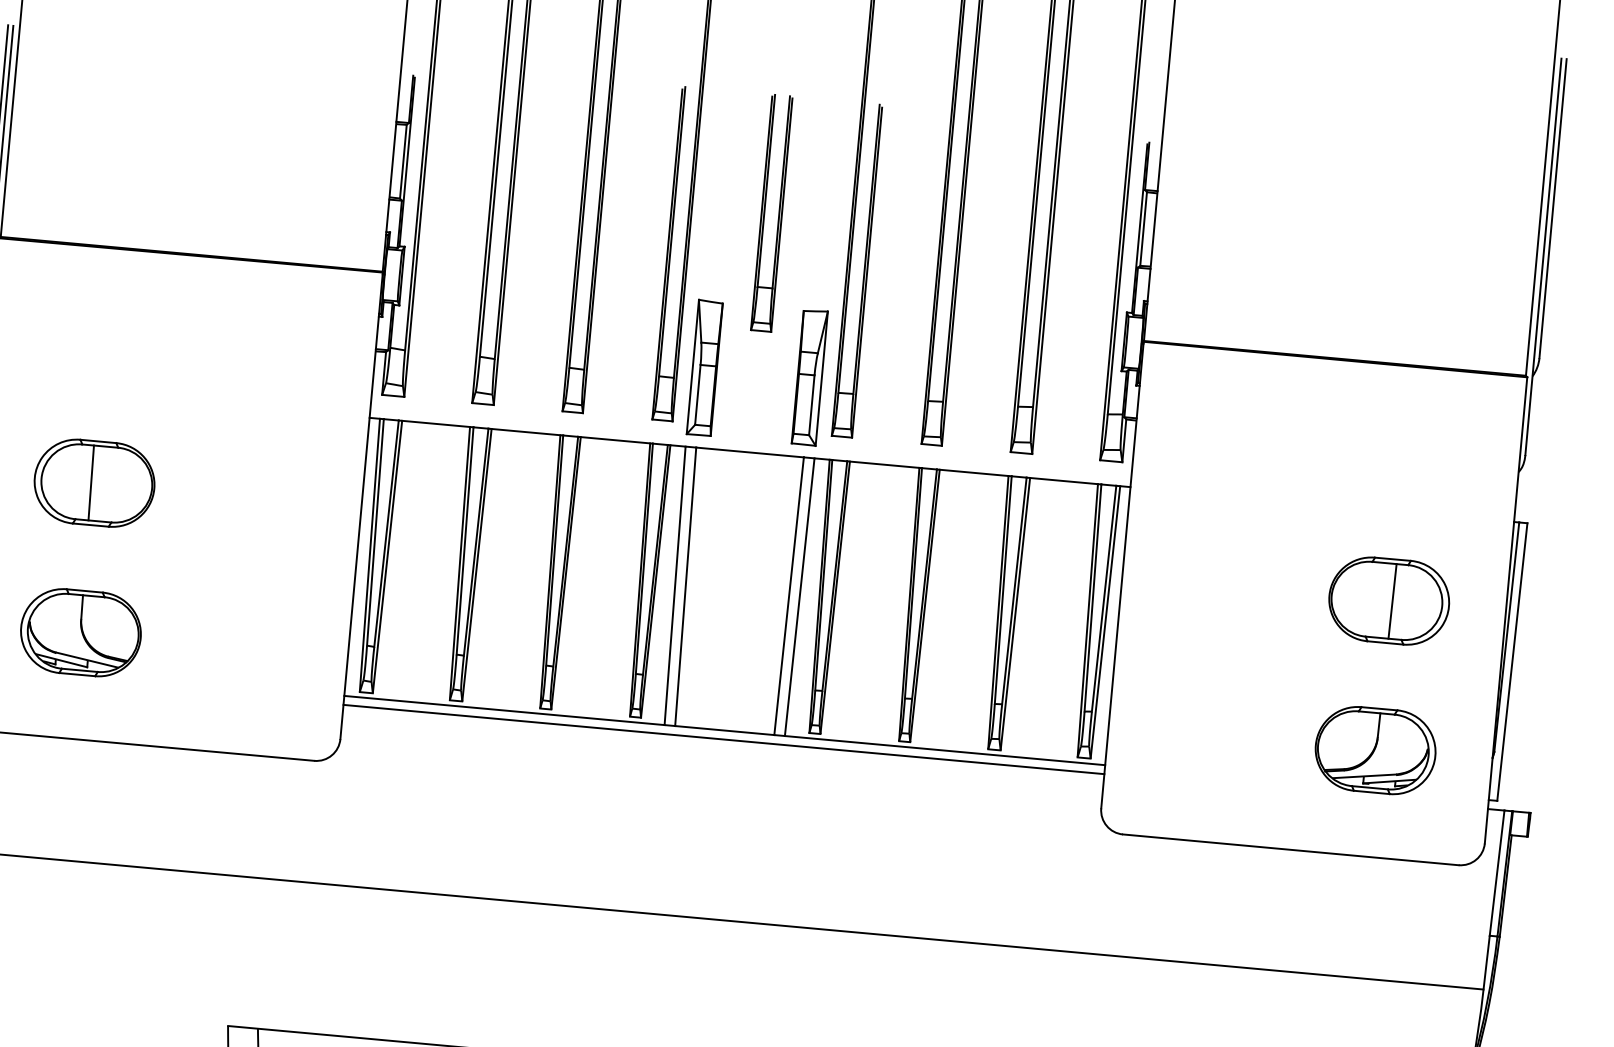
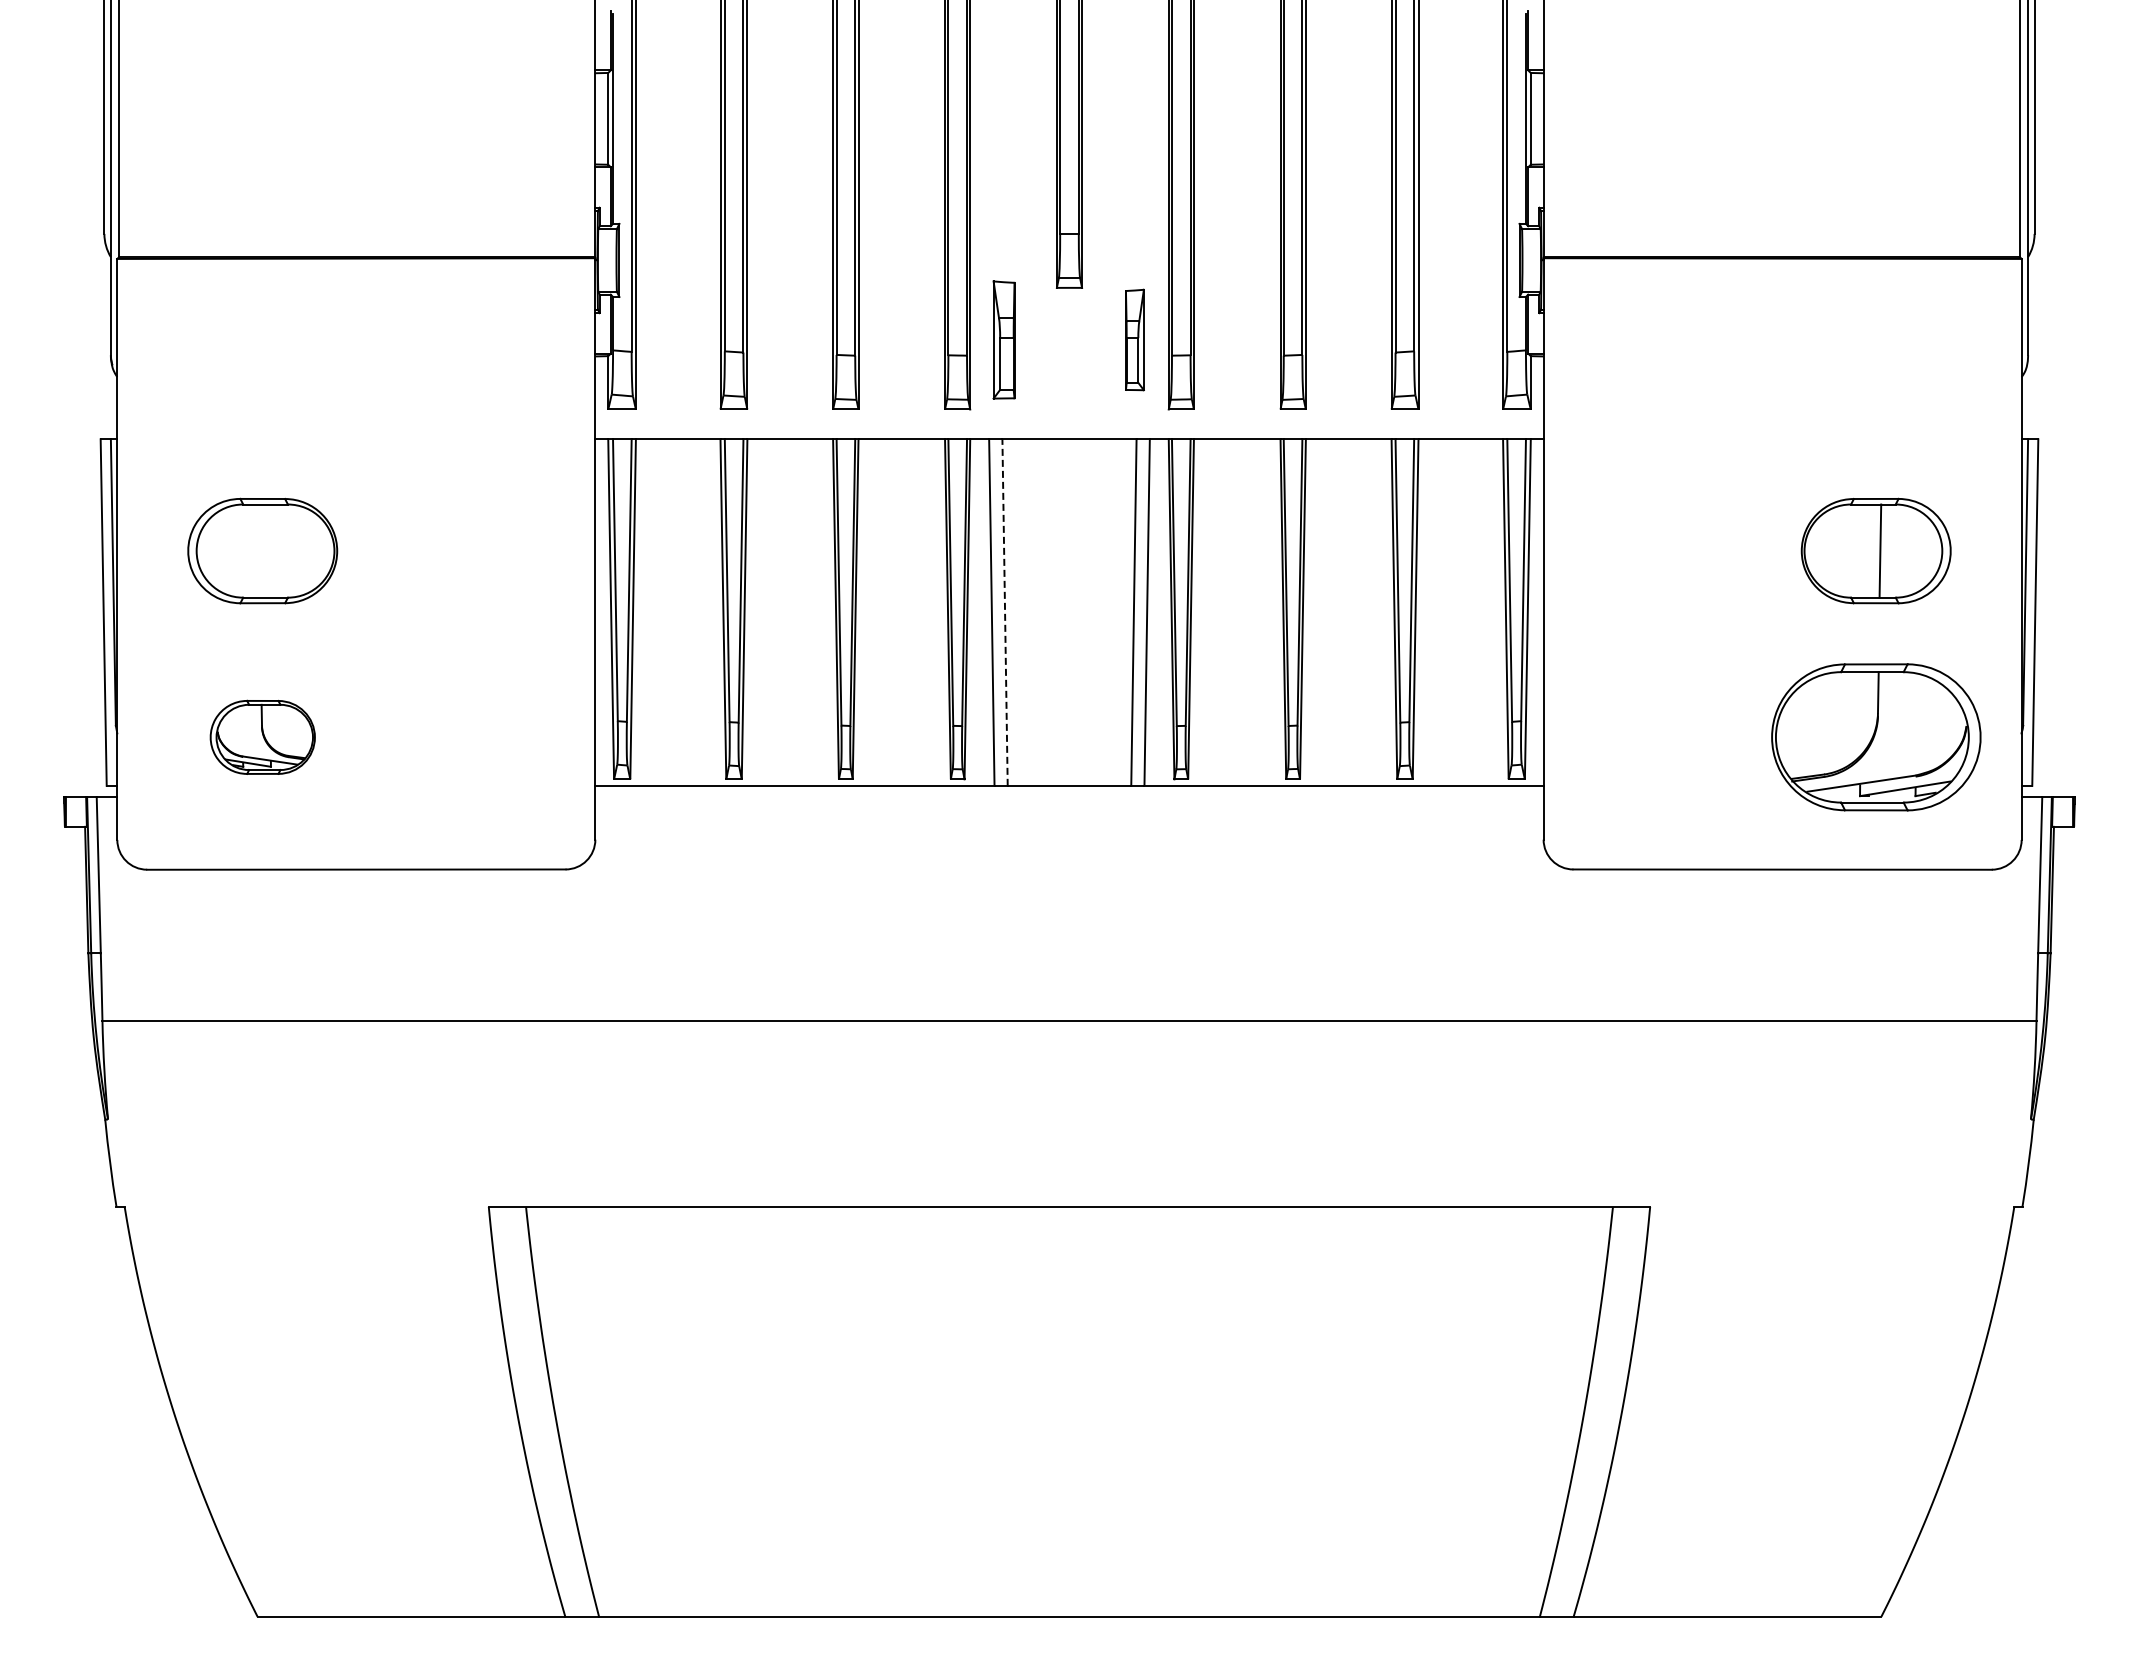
part: (704, 367) -> (1003, 339), size x0.7
part: (809, 377) -> (1134, 339), size x0.6
line: (91, 482) -> (258, 550), removed
line: (686, 586) -> (1005, 612), solid -> dashed
part: (80, 632) -> (262, 737), size x0.7
line: (723, 739) -> (1069, 797), removed
part: (1375, 750) -> (1875, 737), size x1.4

